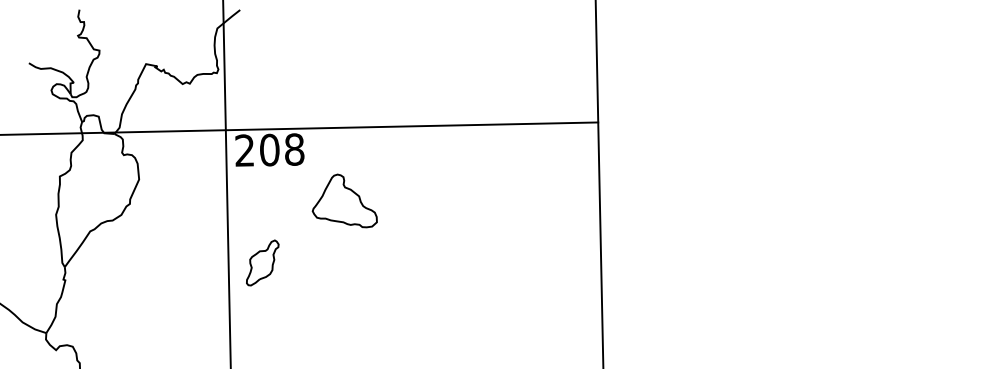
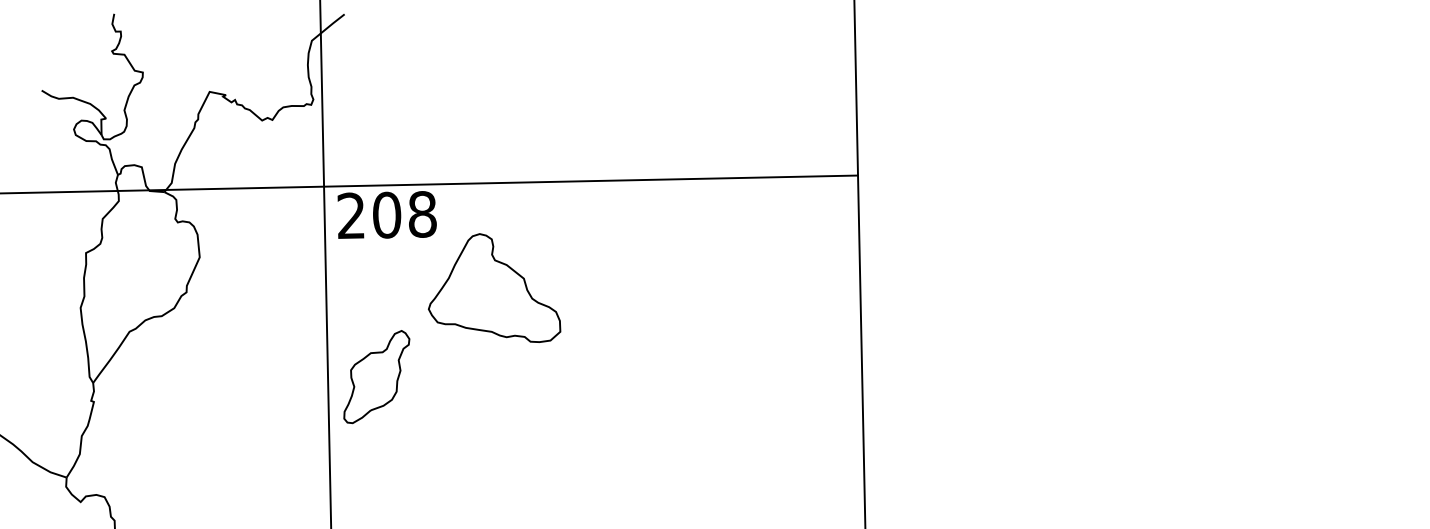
part: (344, 200) -> (494, 287), size x1.43
part: (262, 262) -> (376, 376), size x1.43

